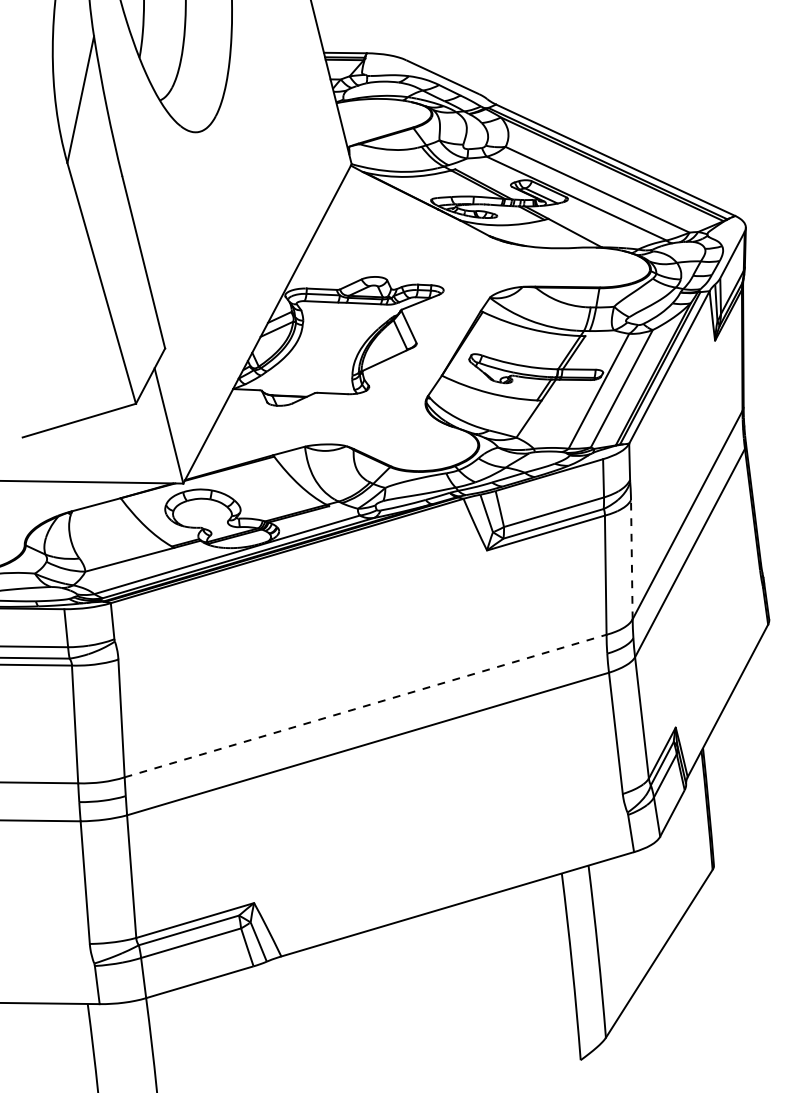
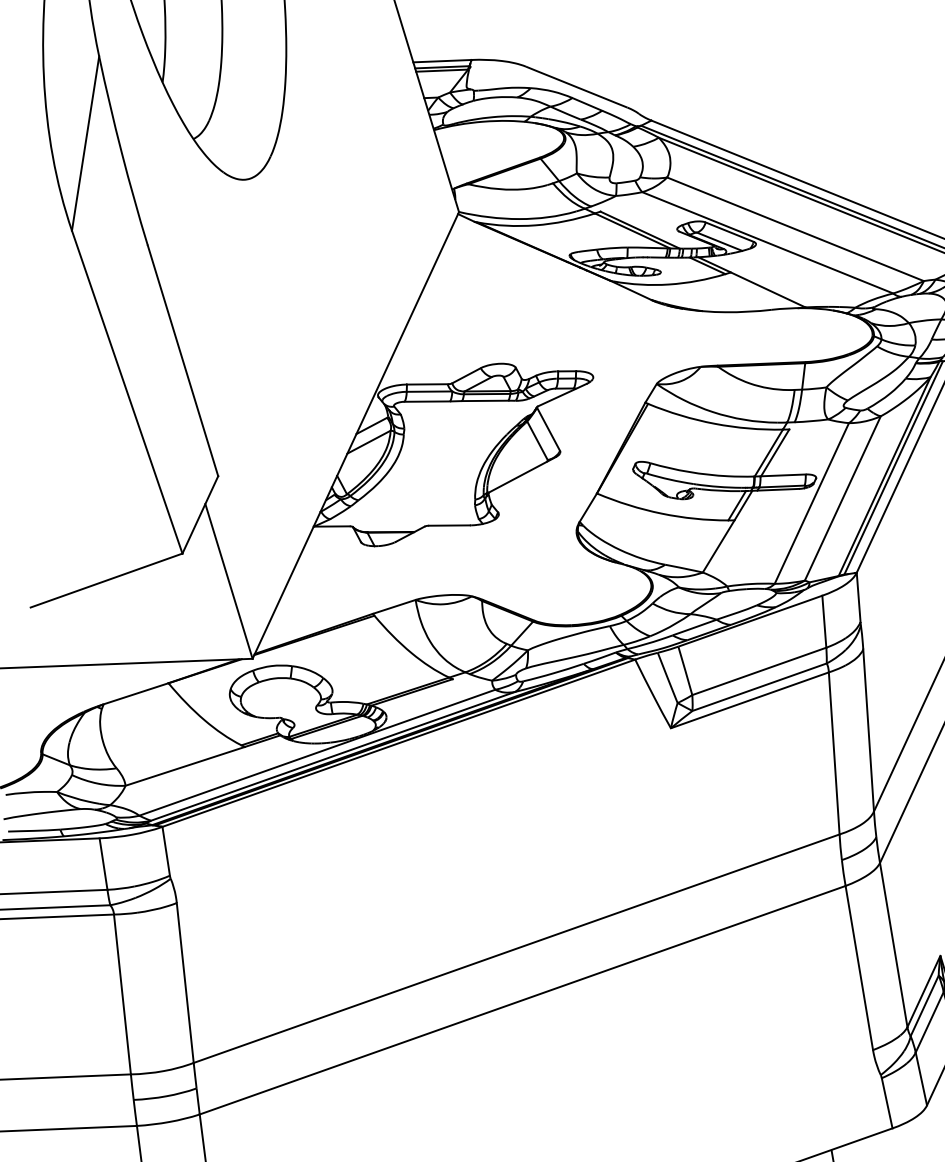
line: (631, 559) -> (868, 730), dashed -> solid
line: (366, 705) -> (517, 947), dashed -> solid

